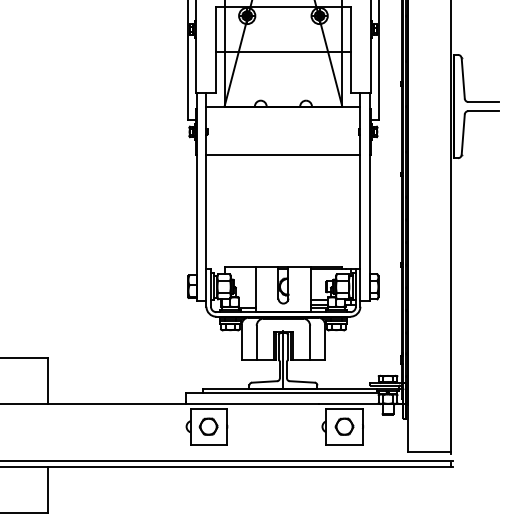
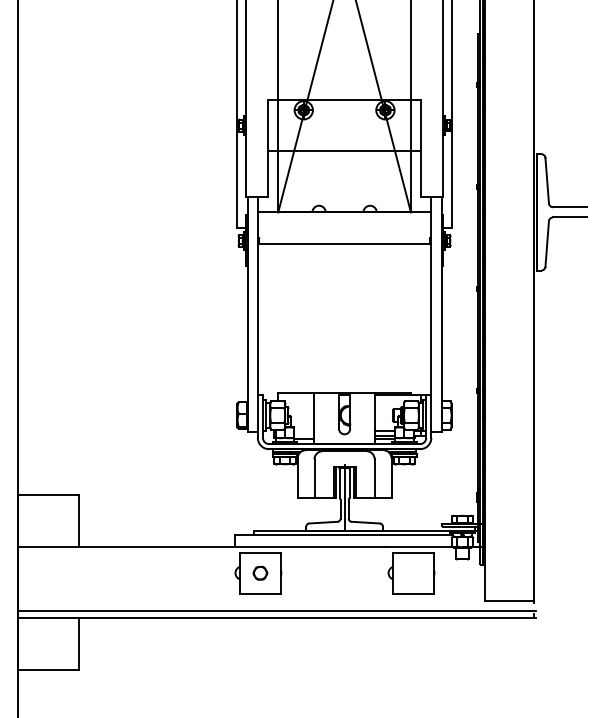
line: (283, 154) -> (344, 244), moved
part: (208, 427) -> (260, 573), size x0.7
part: (344, 427) -> (413, 573), removed

